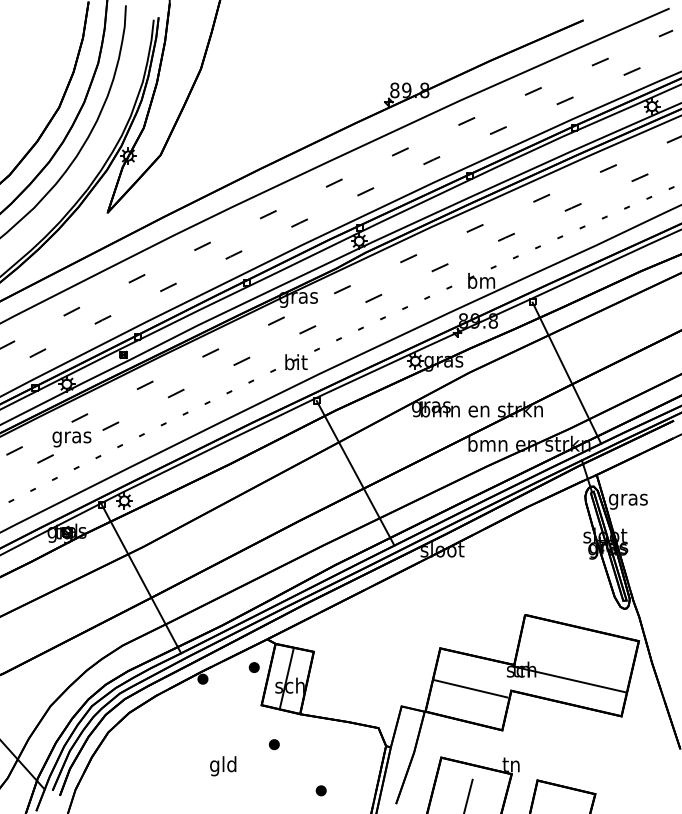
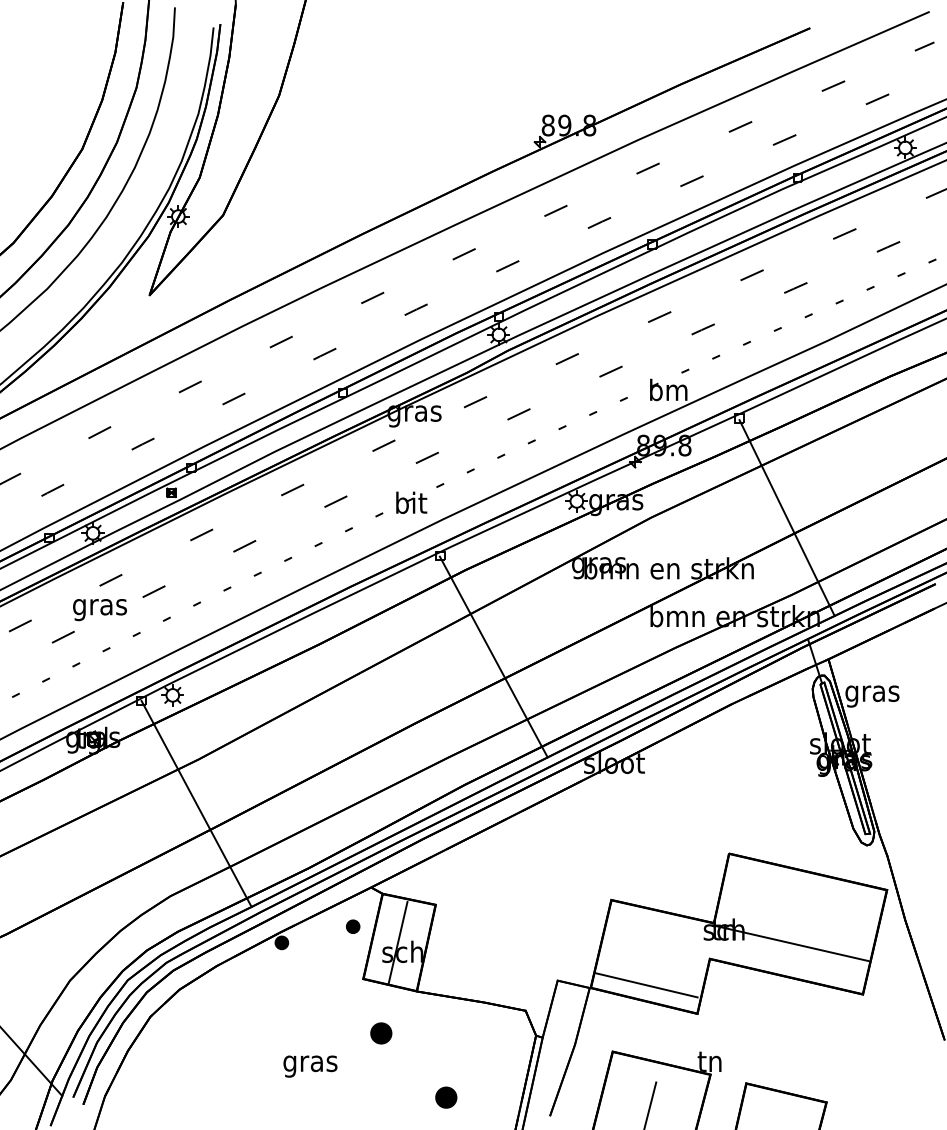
line: (470, 688) -> (646, 984), moved
part: (273, 744) -> (379, 1033), size x1.6
text: (223, 766) -> (310, 1064), gld -> gras
part: (320, 790) -> (445, 1097), size x1.6

